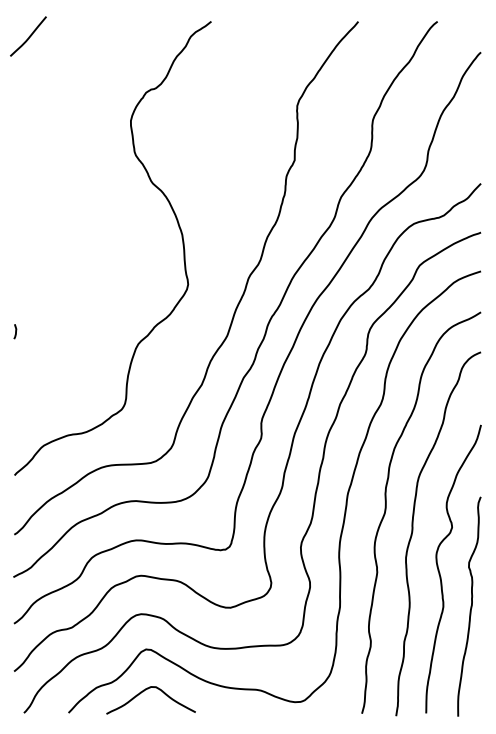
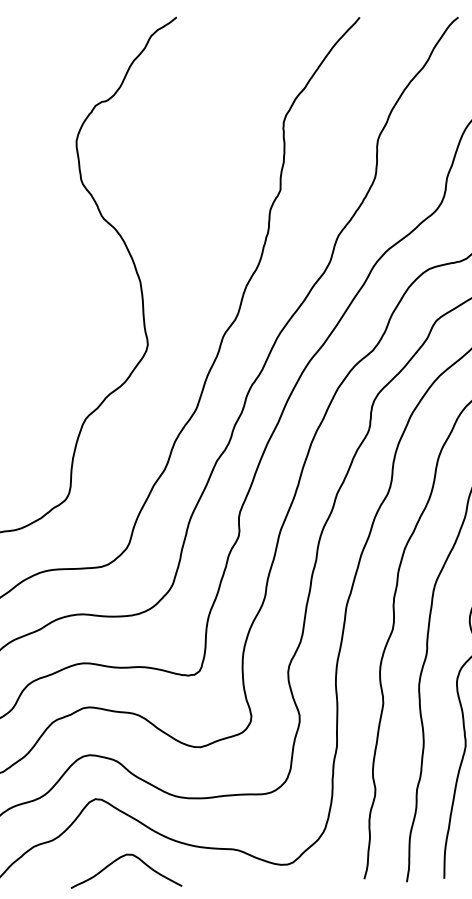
curve: (143, 692) -> (117, 861), moved

